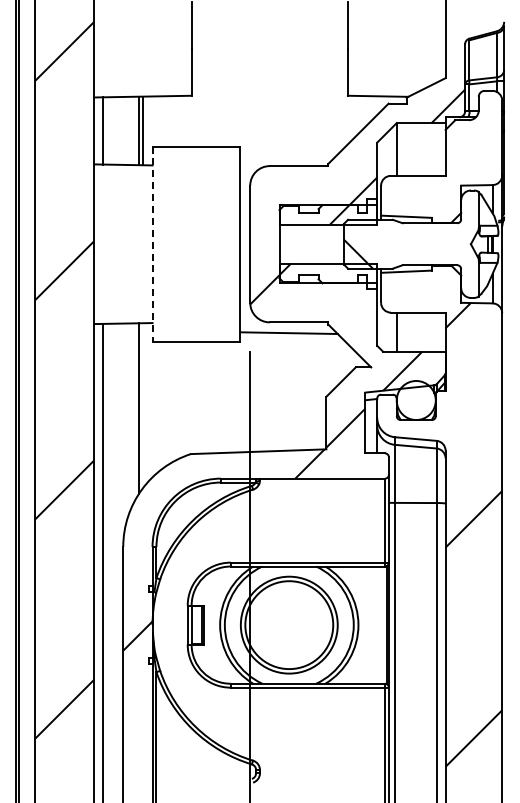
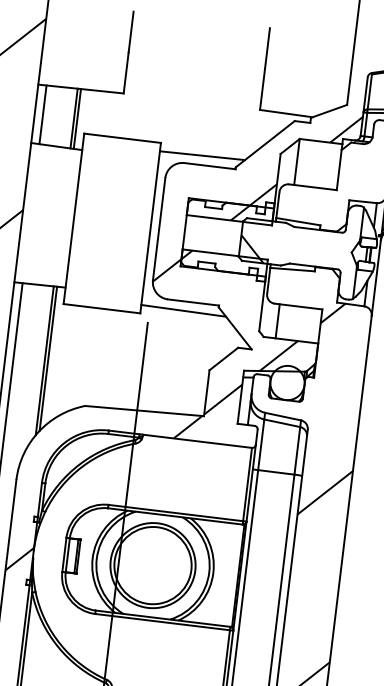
line: (288, 155) -> (201, 155), added
line: (152, 244) -> (73, 219), dashed -> solid
line: (142, 405) -> (48, 358), added

